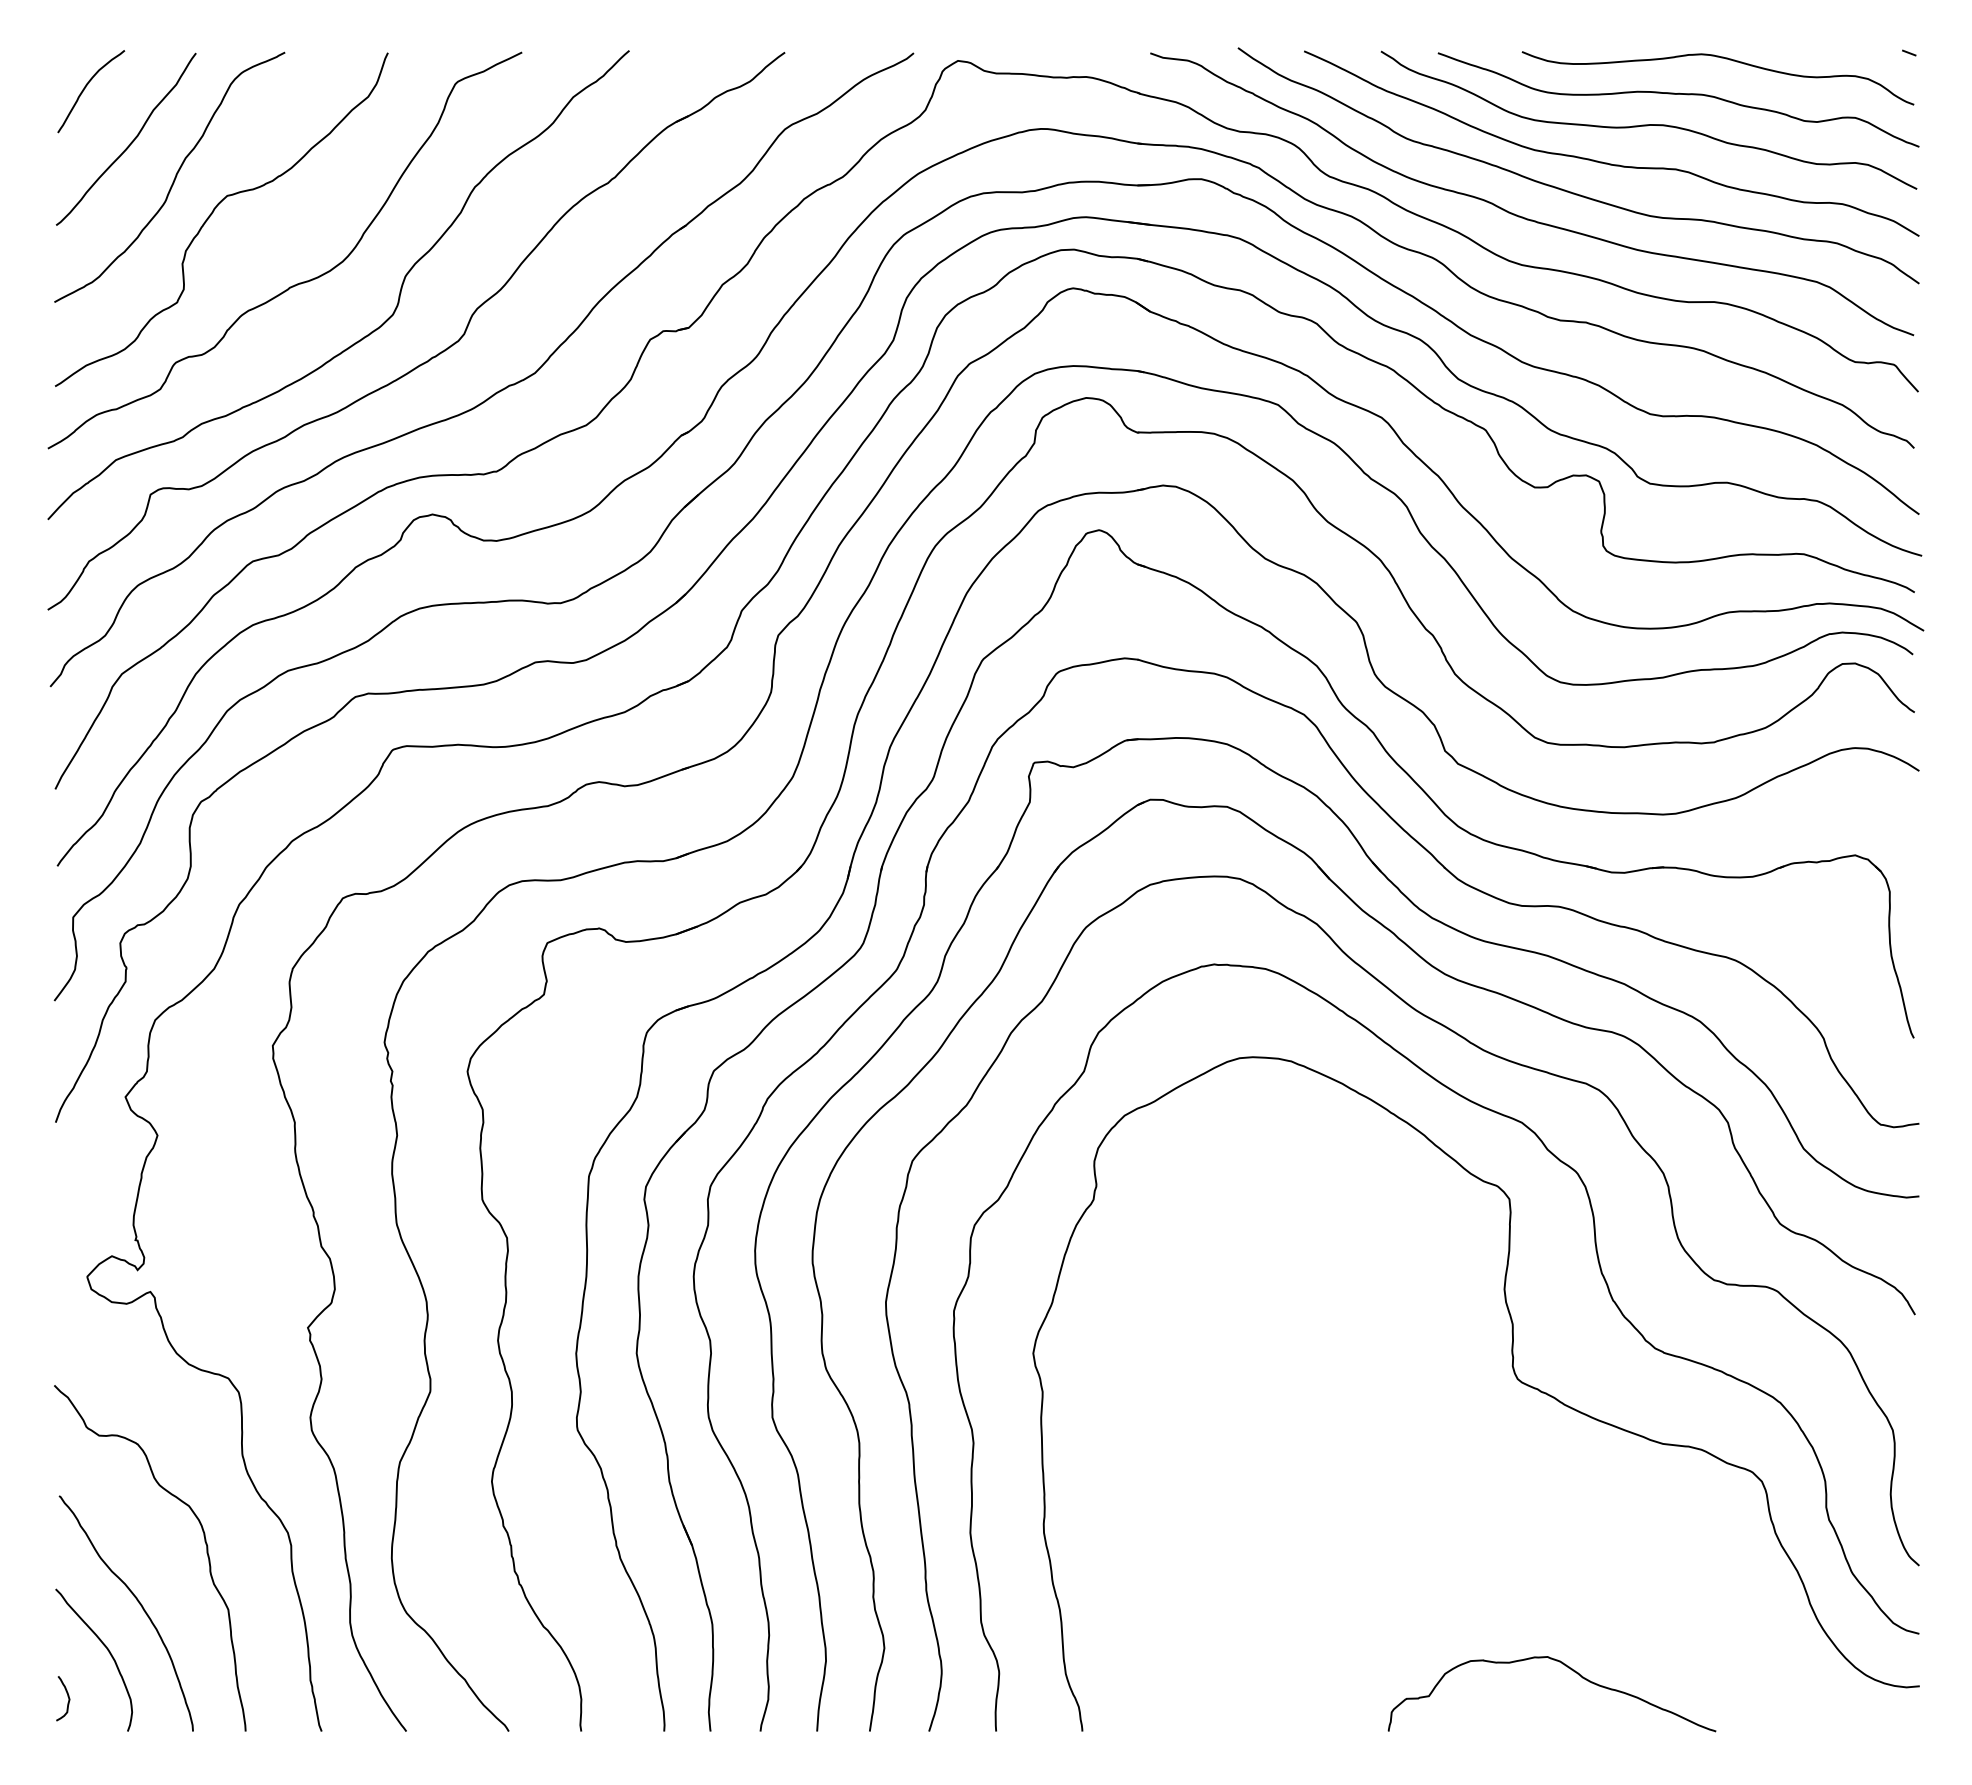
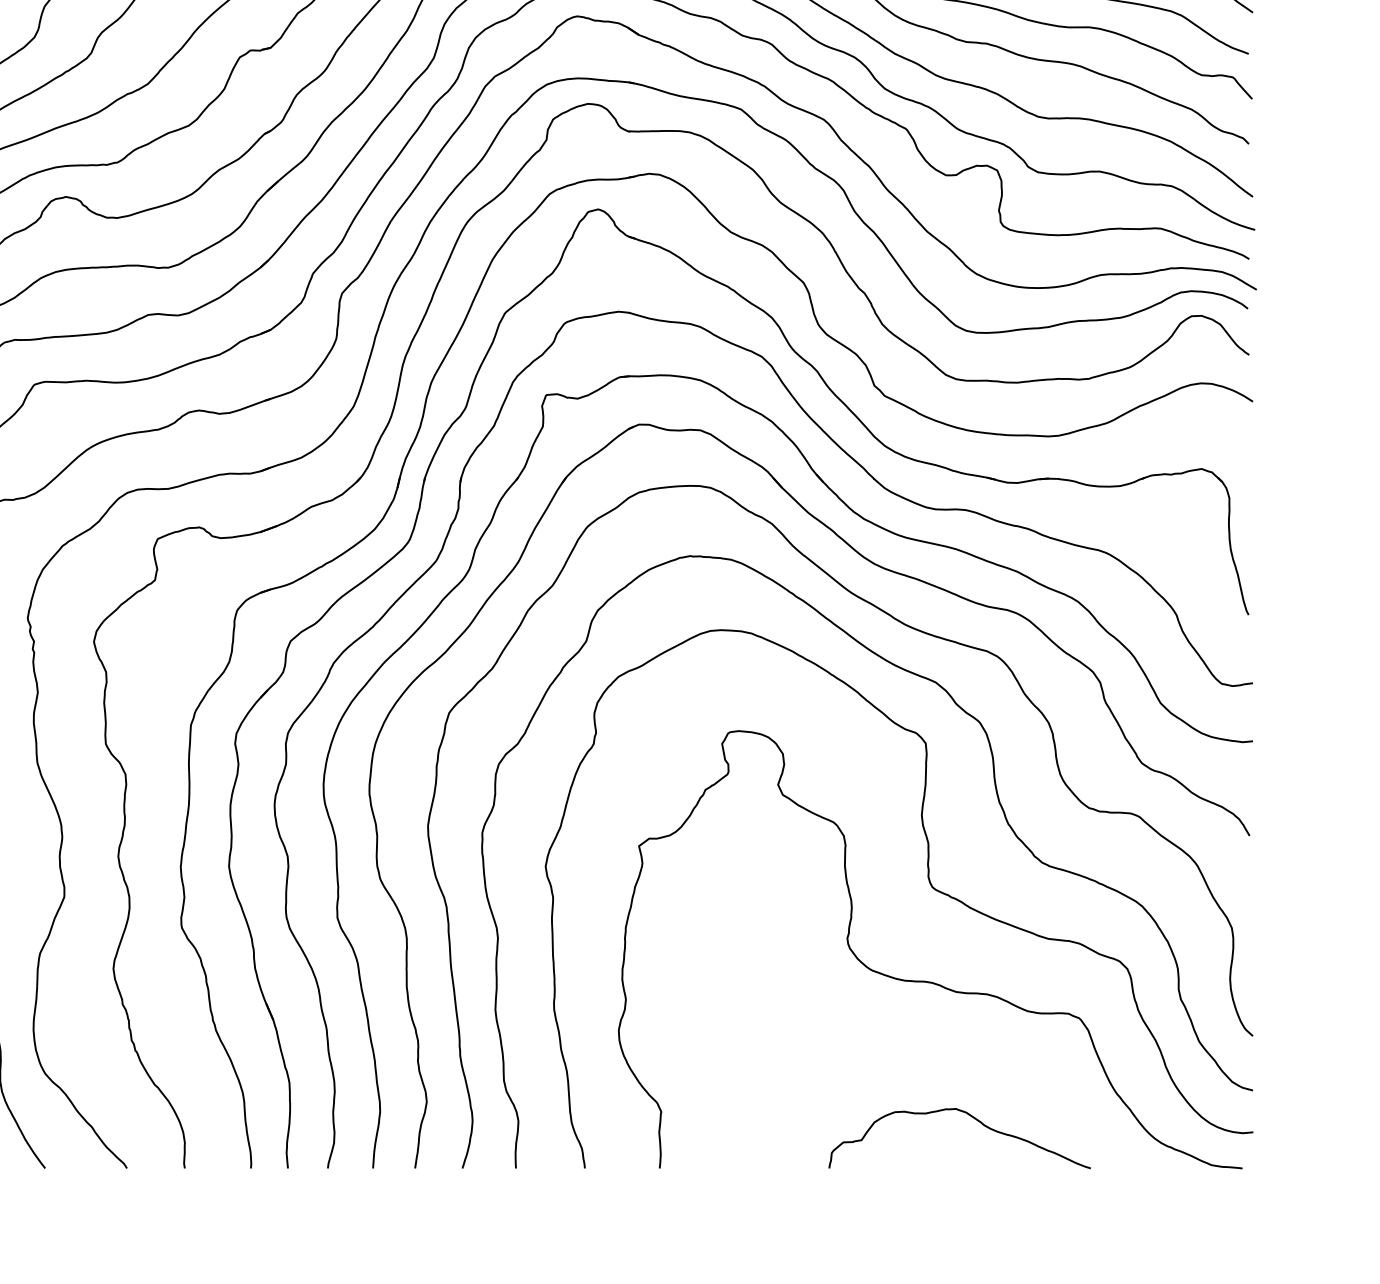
curve: (1509, 1496) -> (925, 980), added

